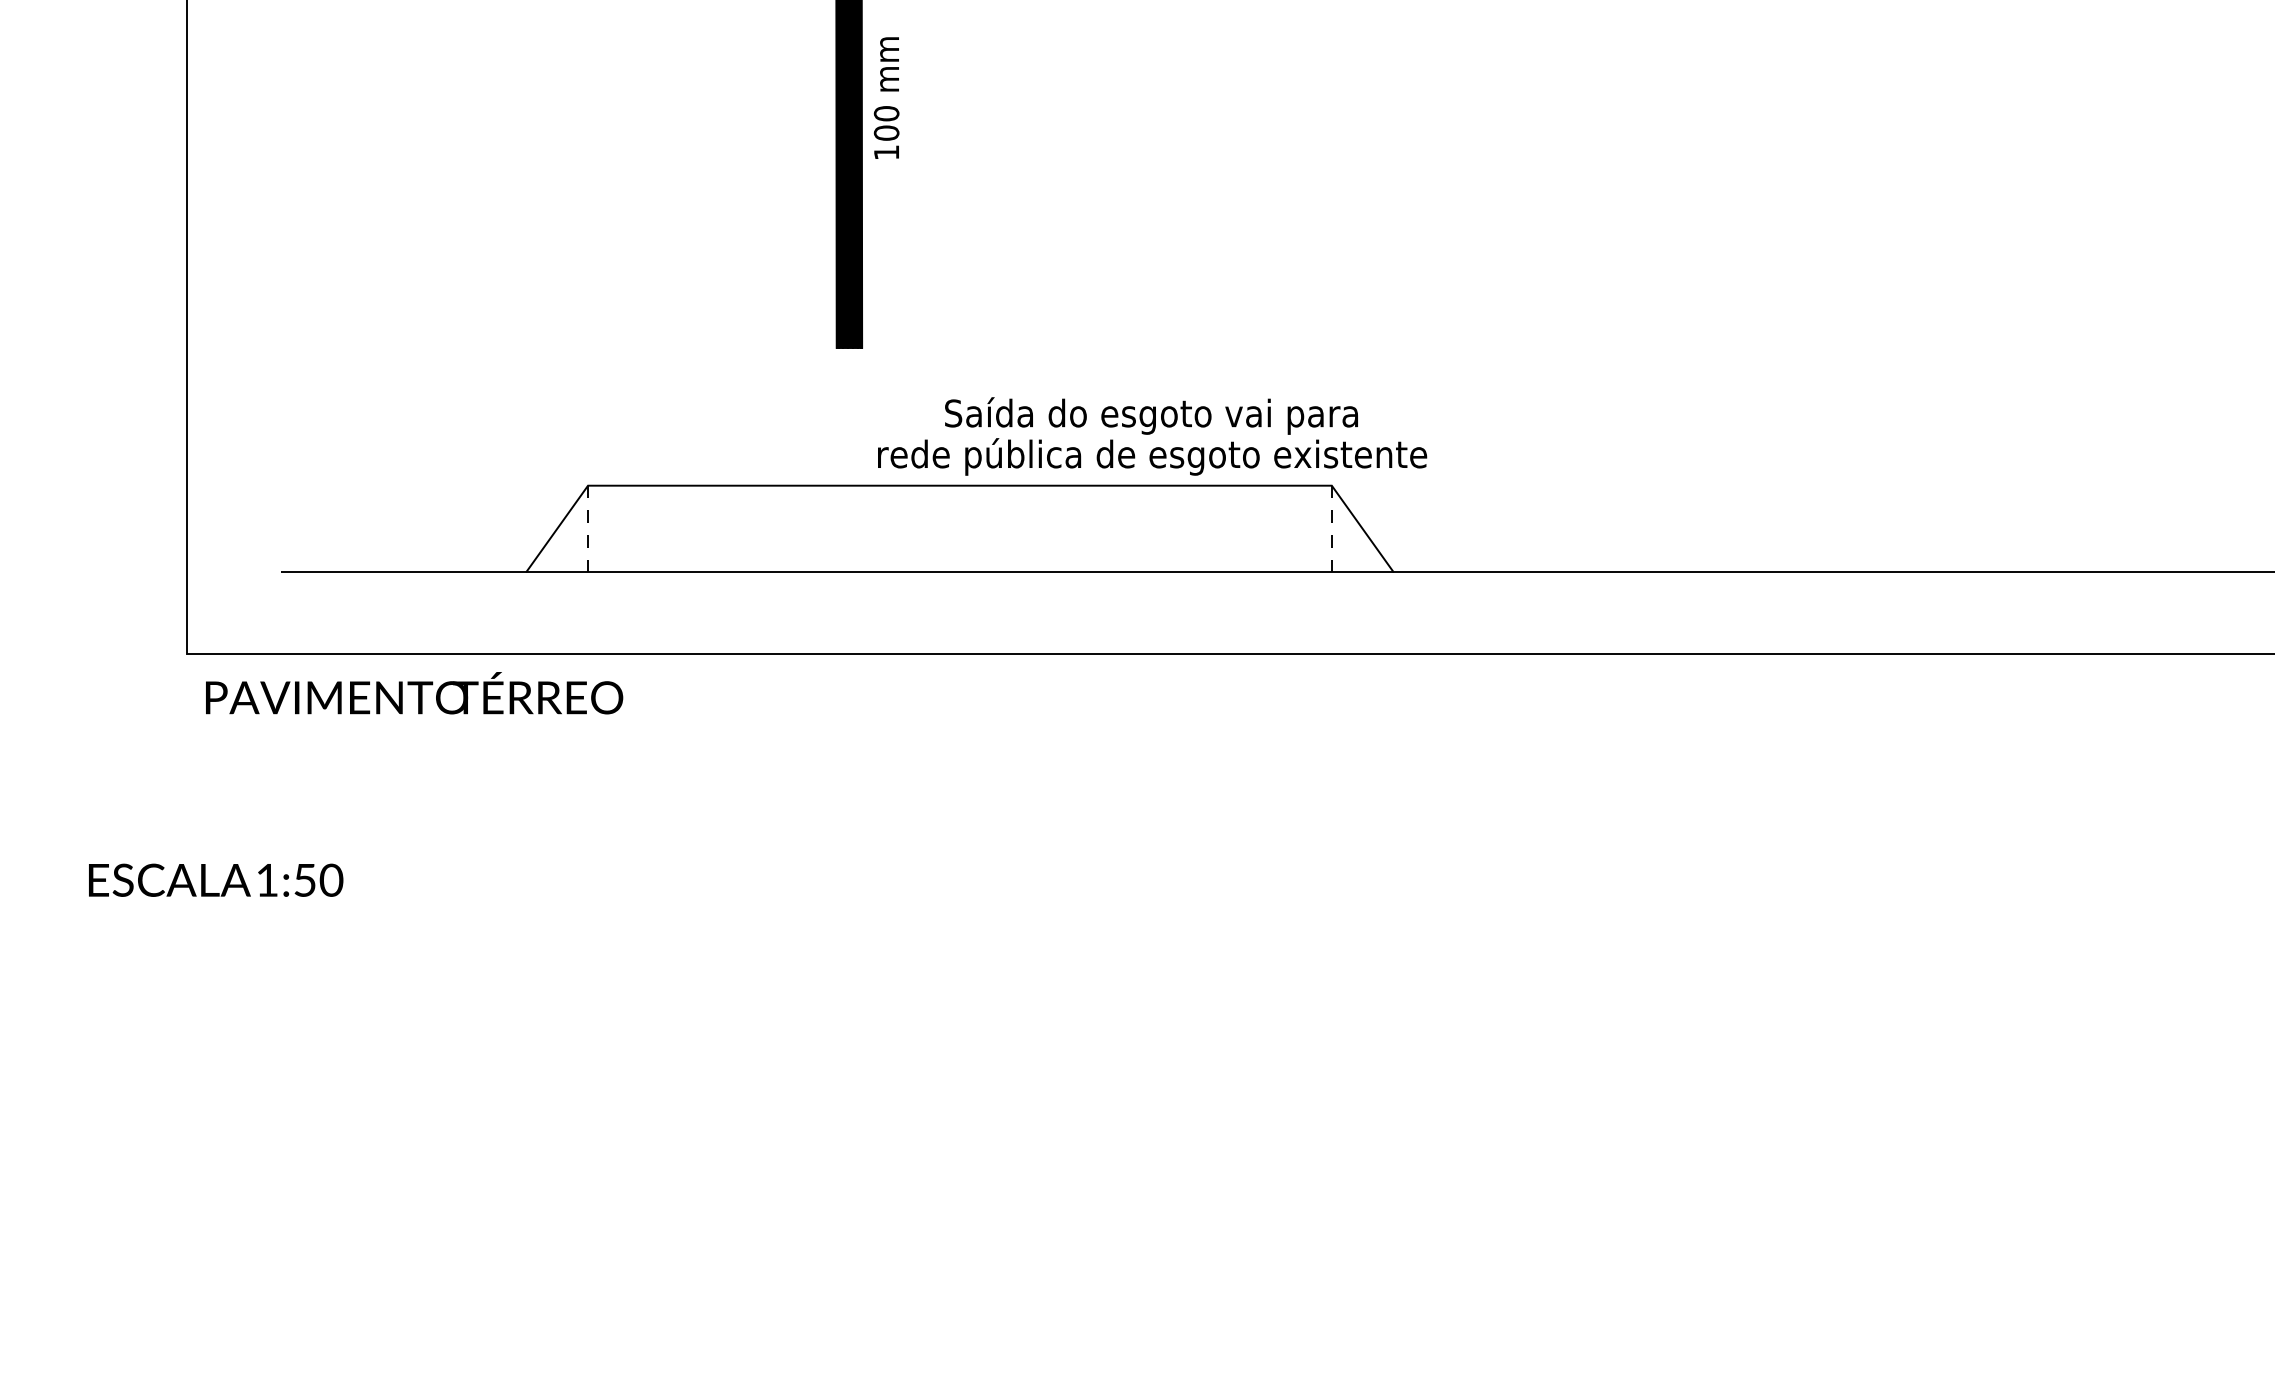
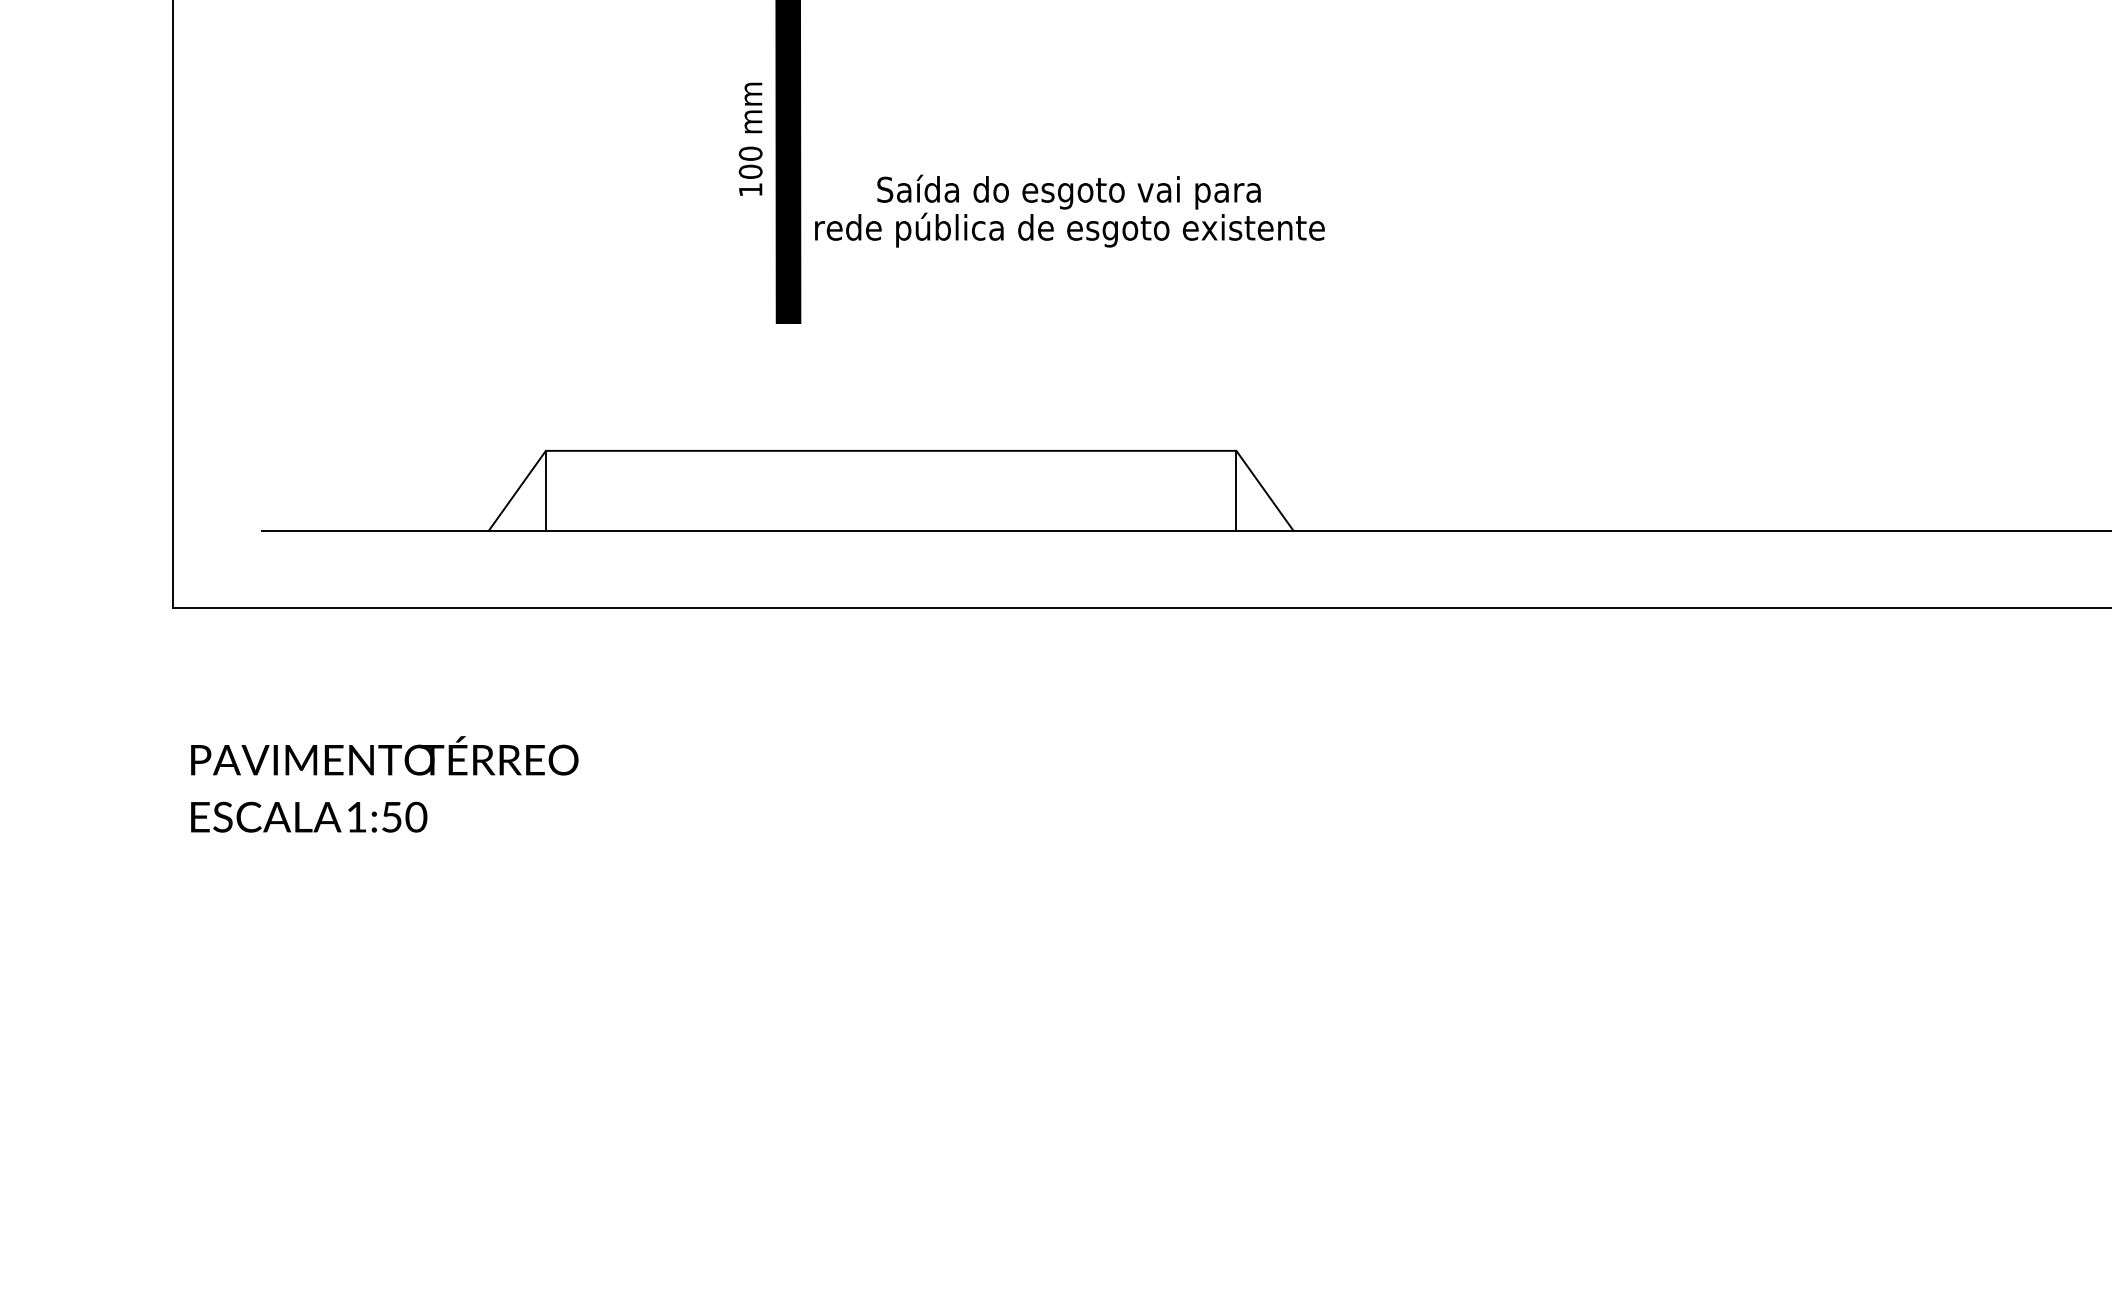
text: (886, 97) -> (750, 138), moved
text: (1152, 436) -> (1069, 211), moved
line: (588, 529) -> (546, 491), dashed -> solid
line: (1331, 529) -> (1236, 491), dashed -> solid
text: (414, 693) -> (384, 756), moved
text: (216, 879) -> (309, 816), moved

